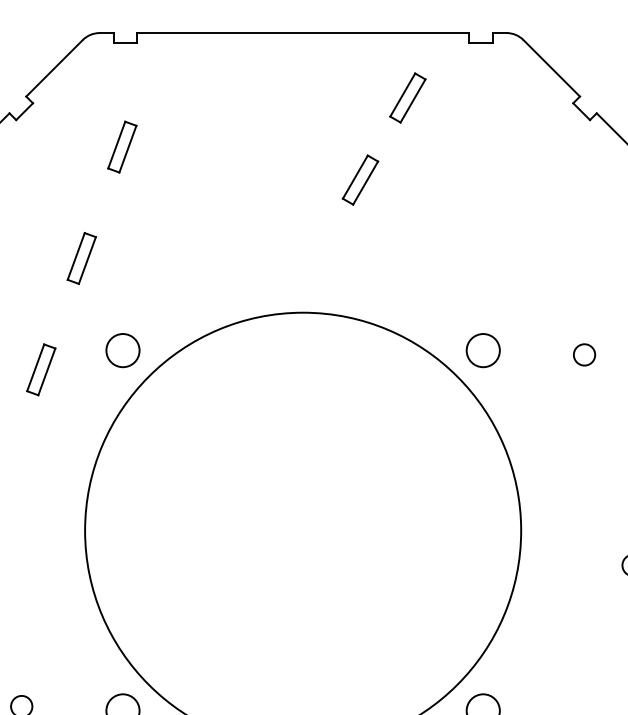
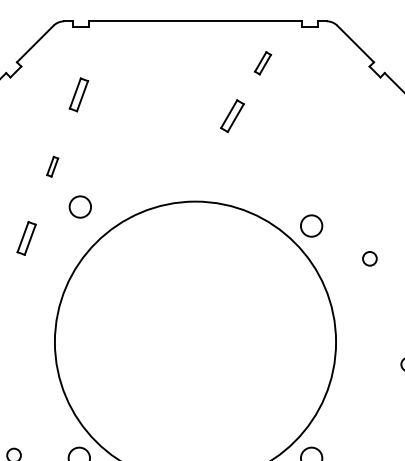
part: (407, 98) -> (262, 63), size x0.7
part: (81, 258) -> (52, 166), size x0.6
circle: (121, 349) -> (79, 206), moved
circle: (583, 354) -> (369, 258), moved

